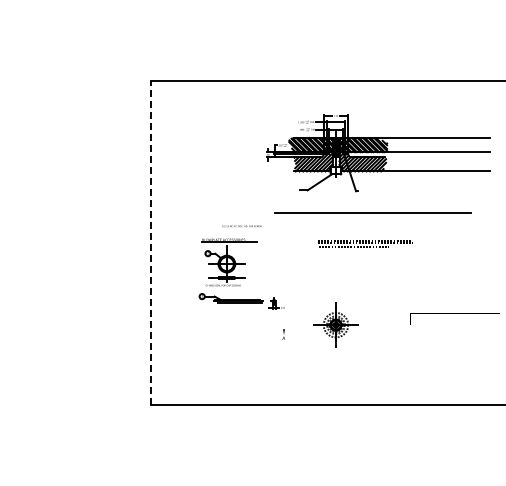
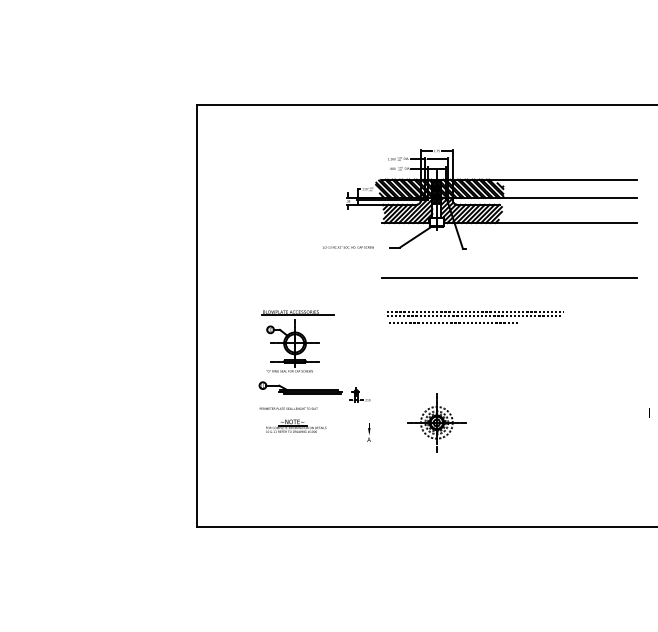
line: (372, 212) -> (509, 276), moved
text: (241, 226) -> (347, 247), moved
line: (151, 242) -> (197, 315), dashed -> solid
part: (365, 243) -> (475, 316), size x1.43
part: (224, 322) -> (291, 419), added

